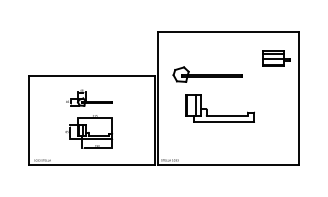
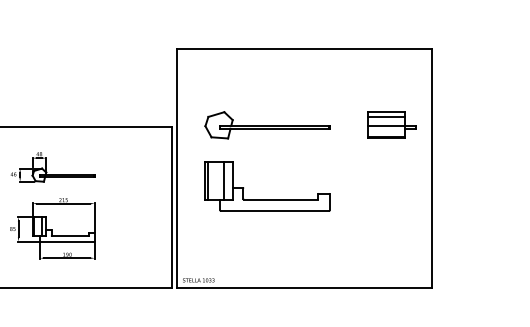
part: (276, 58) -> (391, 125), moved
part: (219, 115) -> (266, 199), moved

